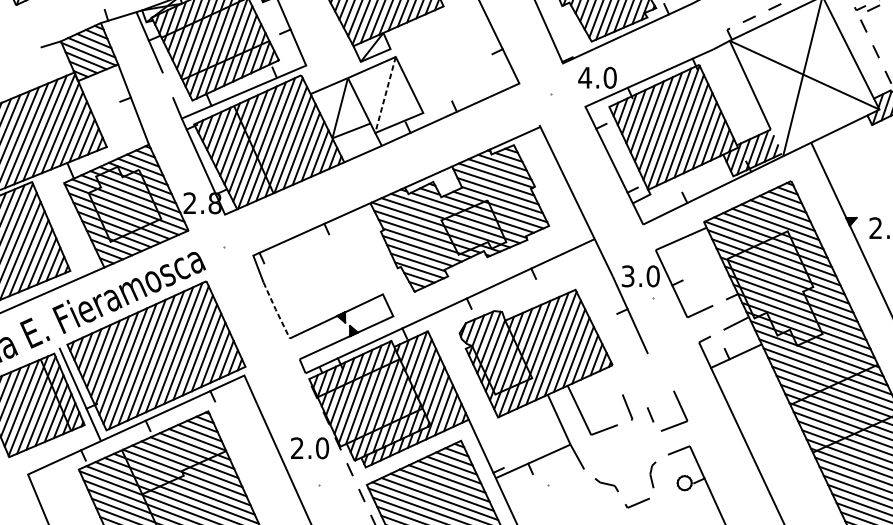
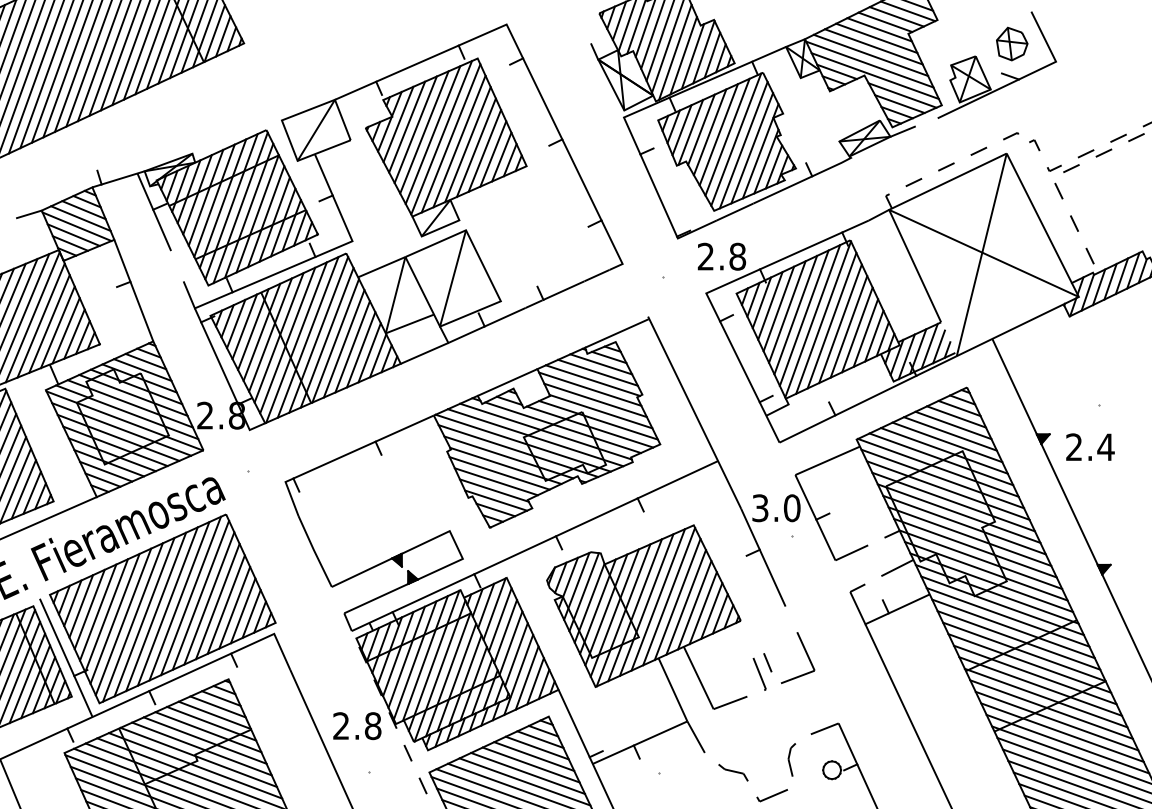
text: (597, 77) -> (721, 256), 4.0 -> 2.8
line: (385, 95) -> (453, 278), dashed -> solid
line: (276, 310) -> (314, 551), dashed -> solid
part: (680, 407) -> (805, 653), moved
text: (321, 447) -> (372, 725), 2.0 -> 2.8

